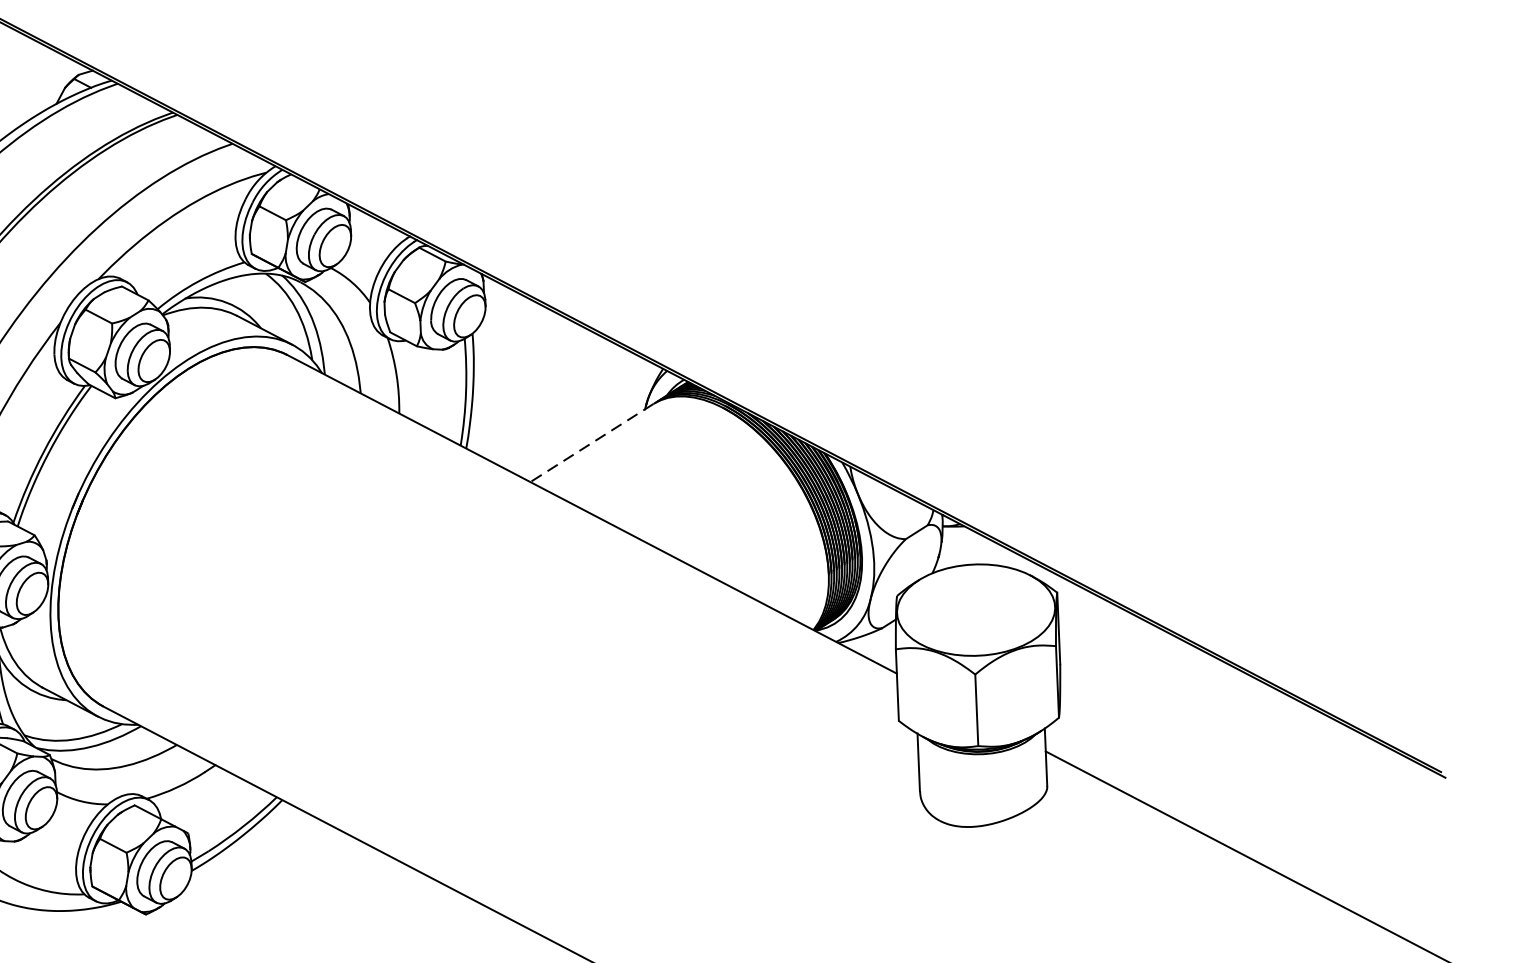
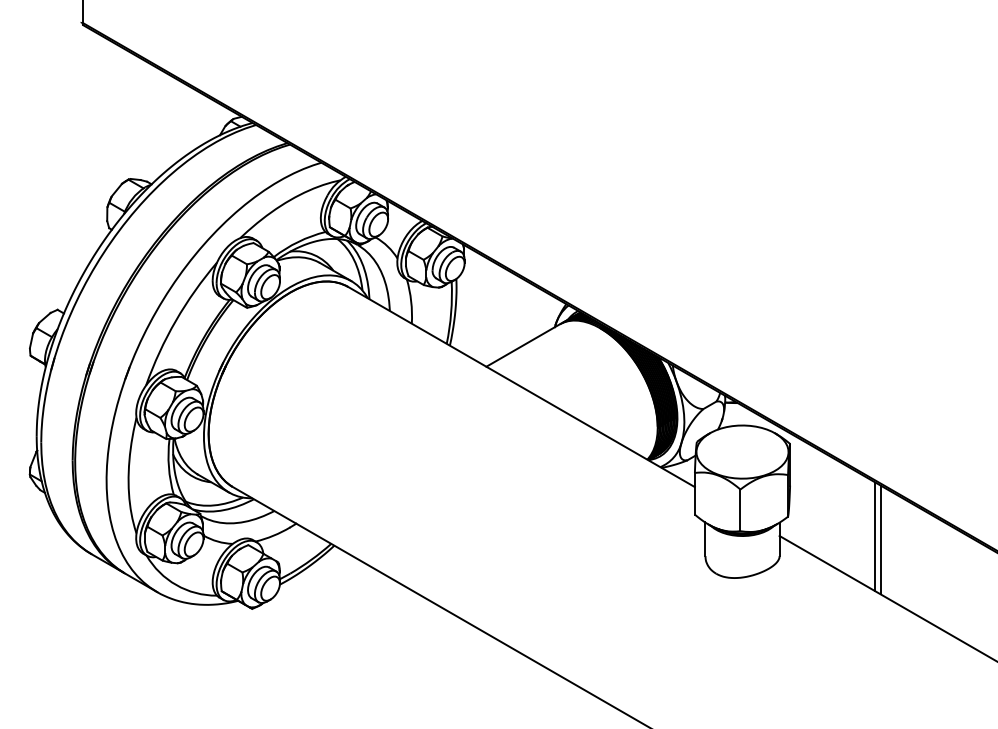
line: (590, 443) -> (522, 345), dashed -> solid
line: (1210, 745) -> (875, 536), added
line: (1219, 750) -> (880, 539), added

